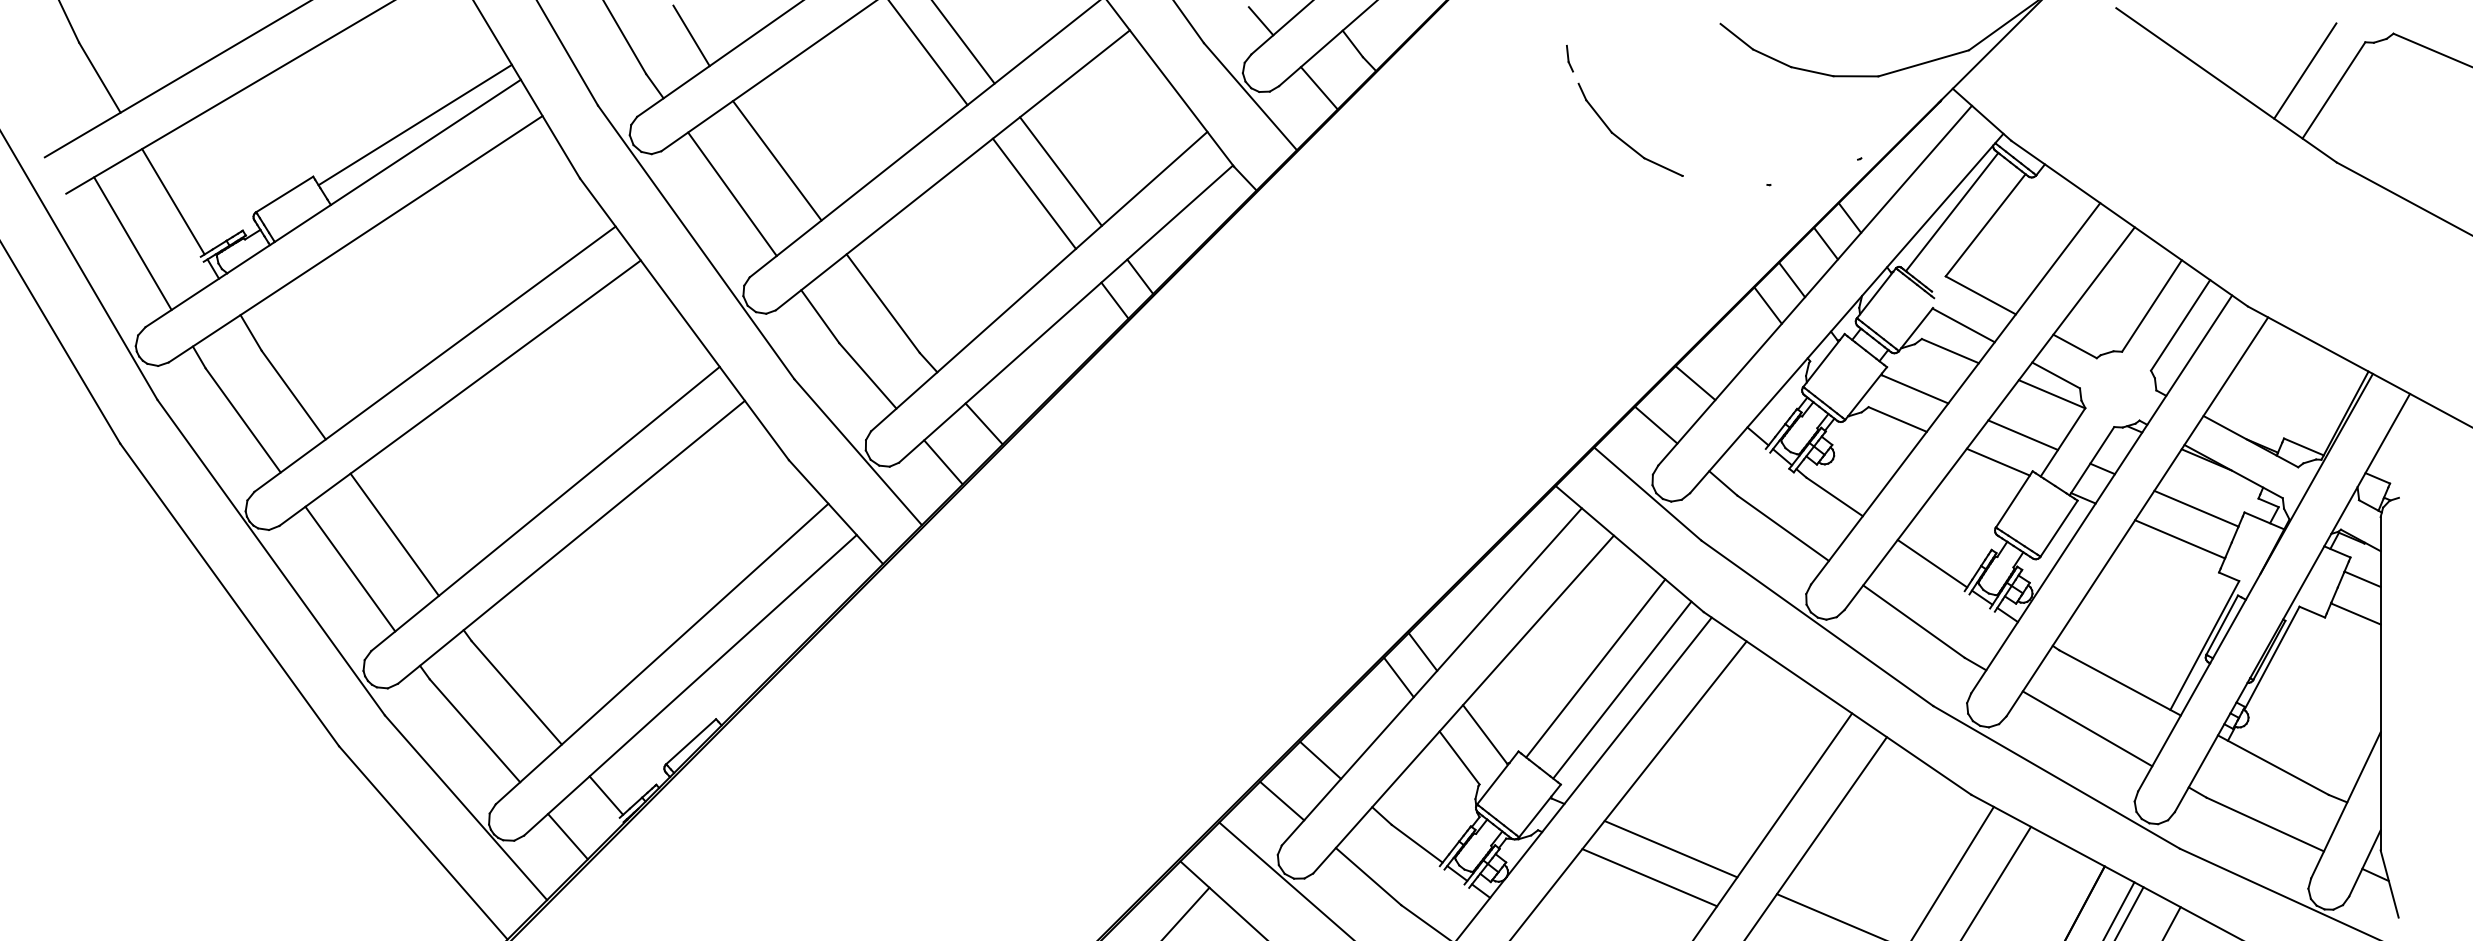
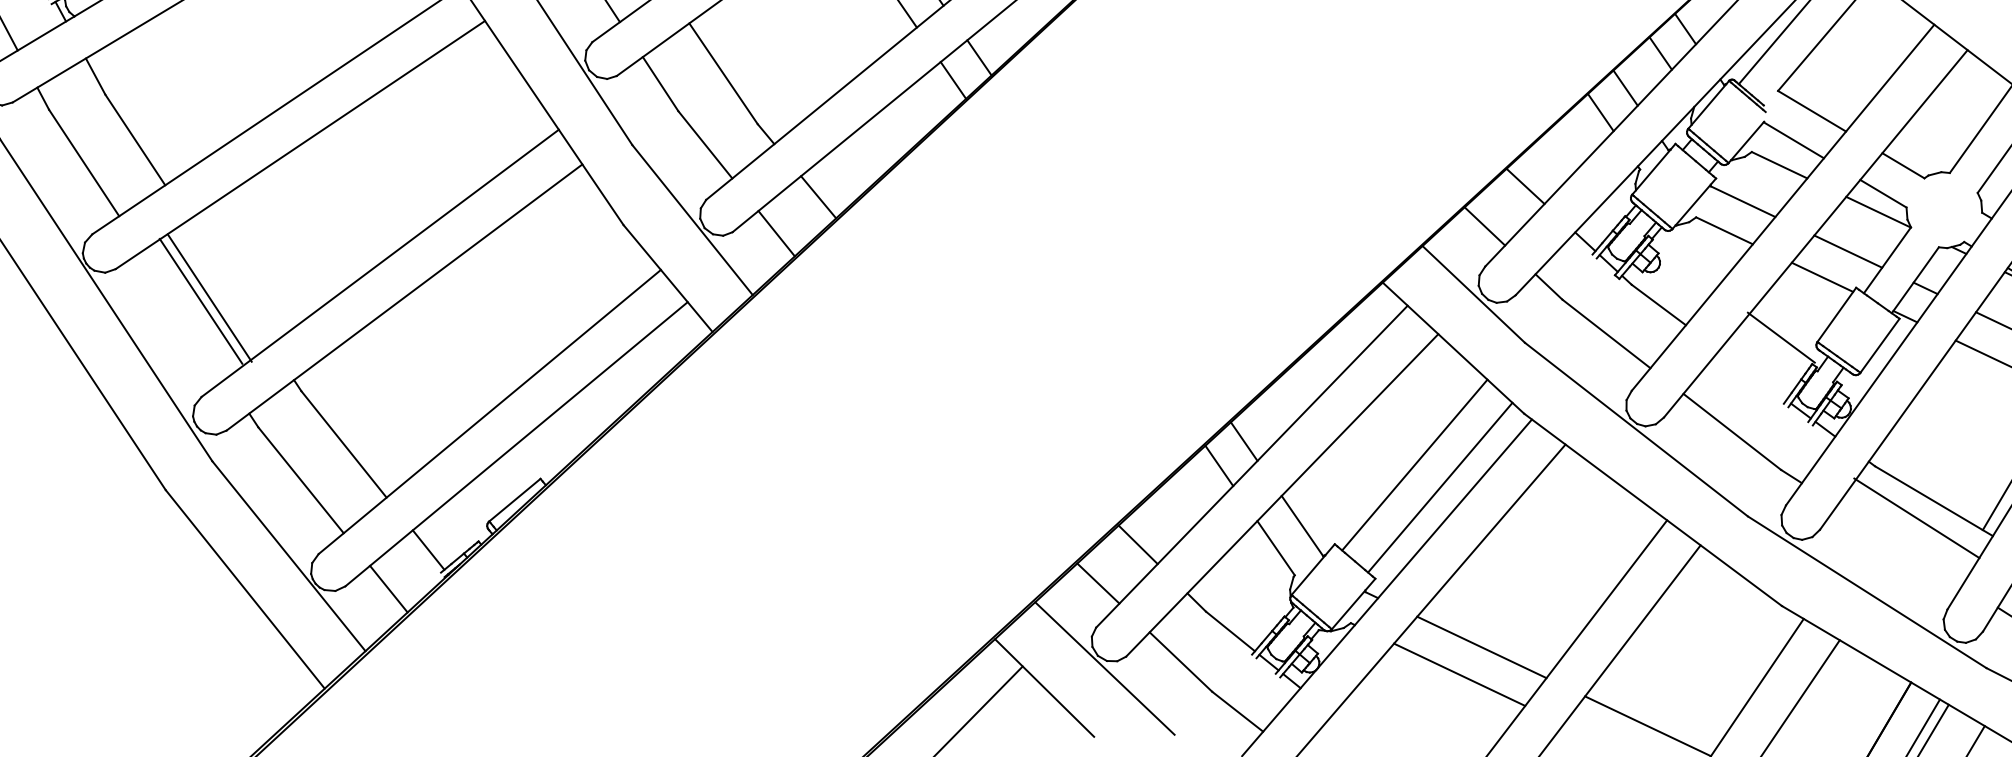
line: (394, 534) -> (200, 301), moved
line: (1932, 563) -> (1781, 337), moved
line: (350, 568) -> (209, 297), moved
line: (2087, 728) -> (1916, 517), moved

